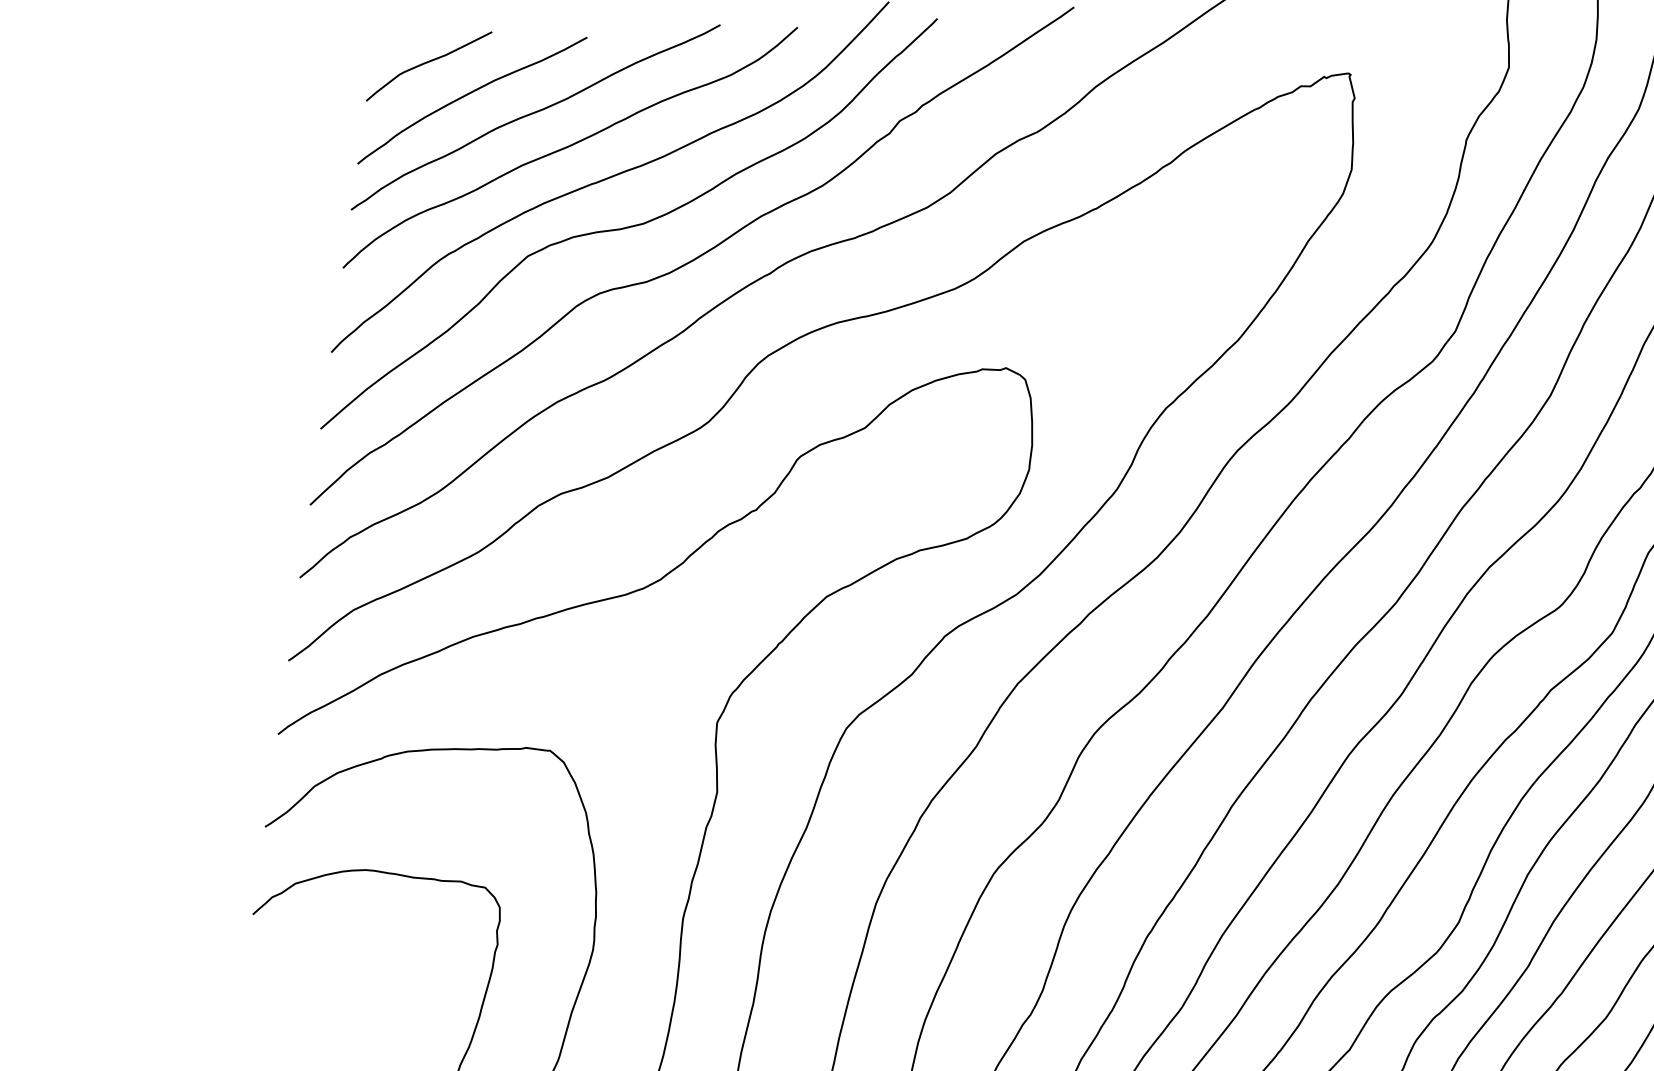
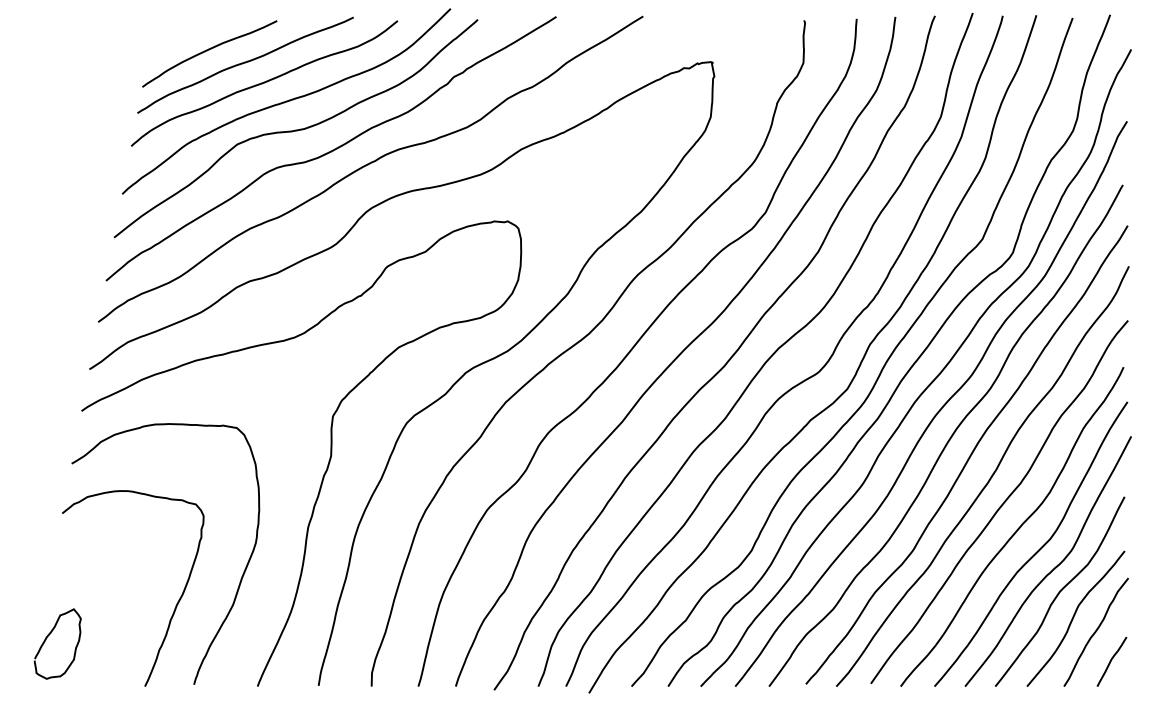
curve: (428, 63) -> (185, 31), removed

